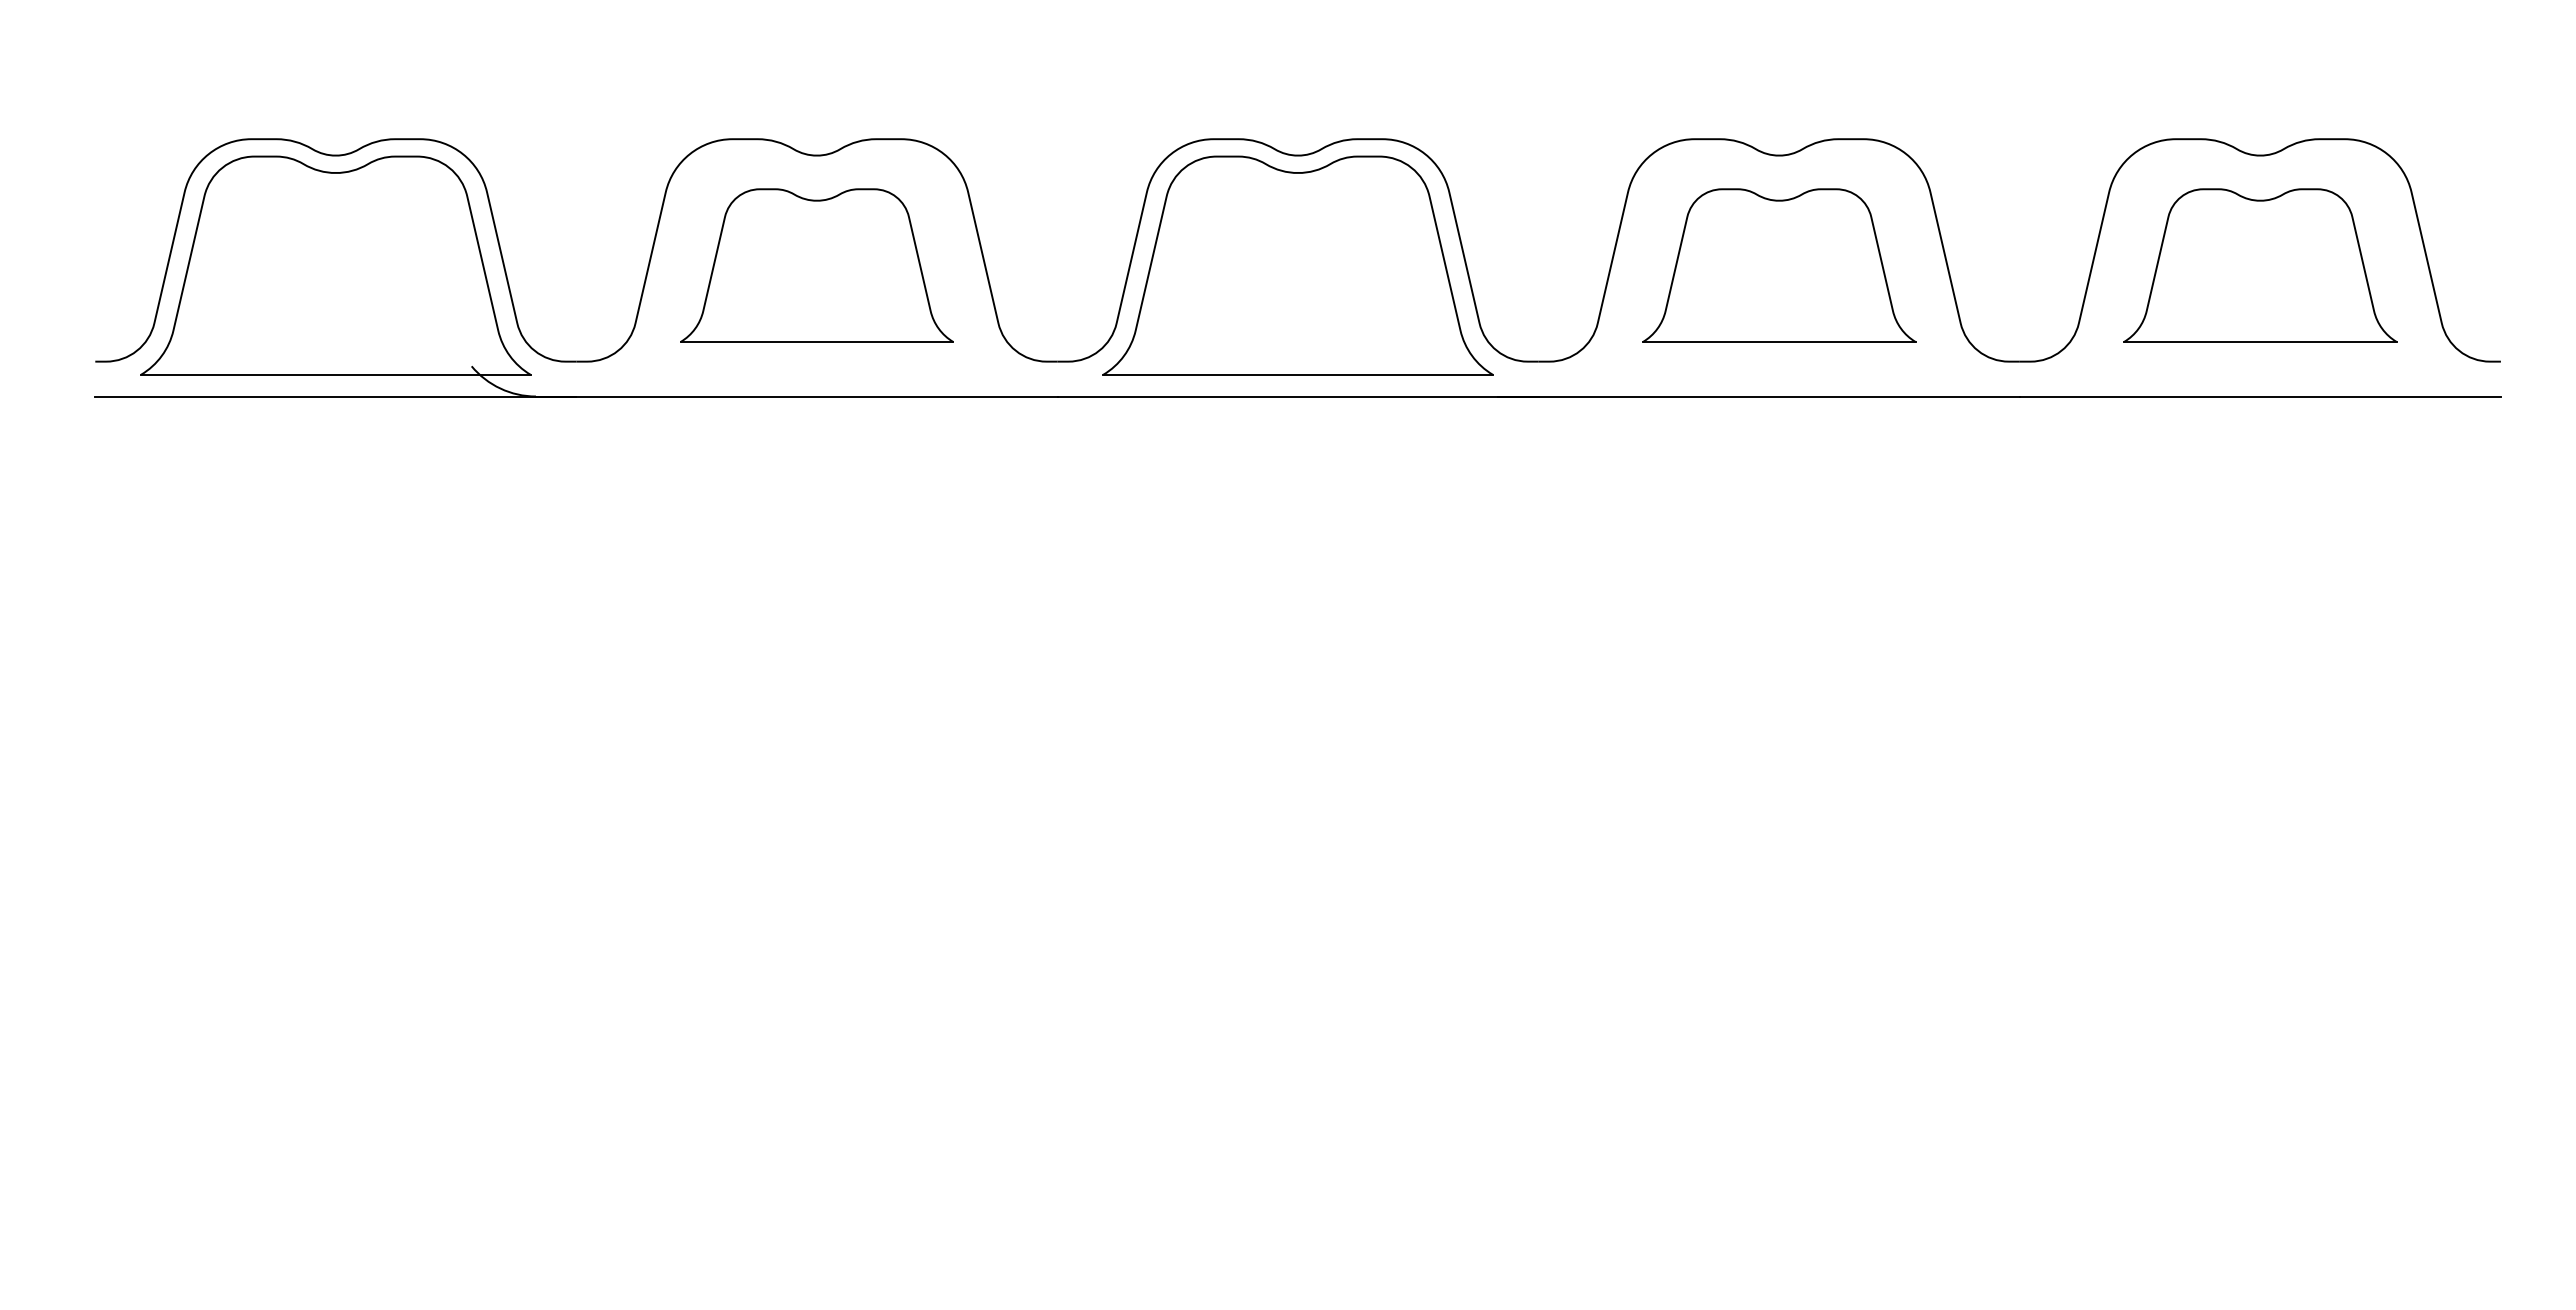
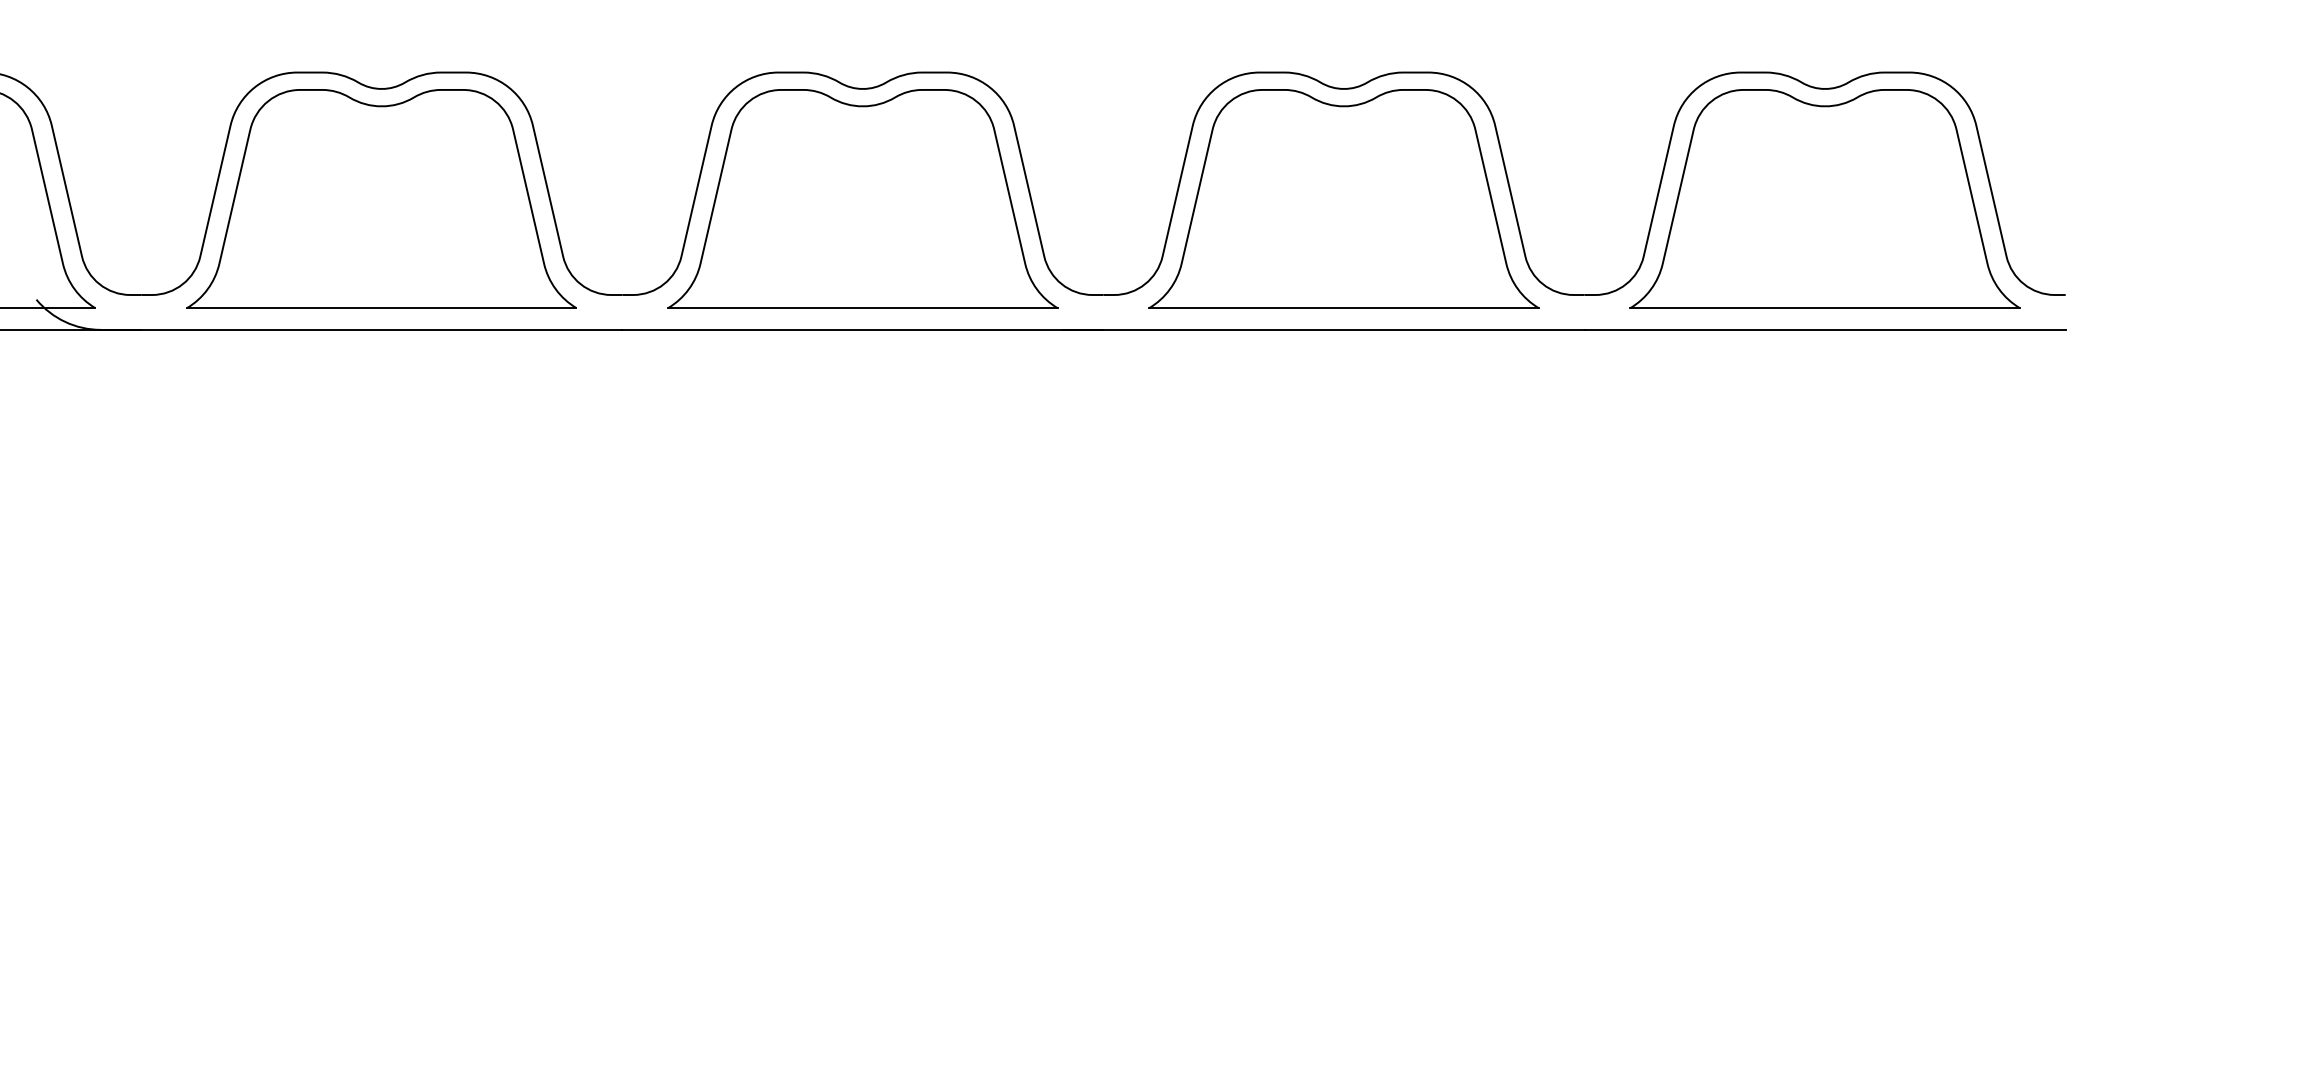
part: (816, 265) -> (381, 198), size x1.43
part: (1779, 265) -> (1344, 198), size x1.43
part: (2260, 265) -> (1825, 198), size x1.43

